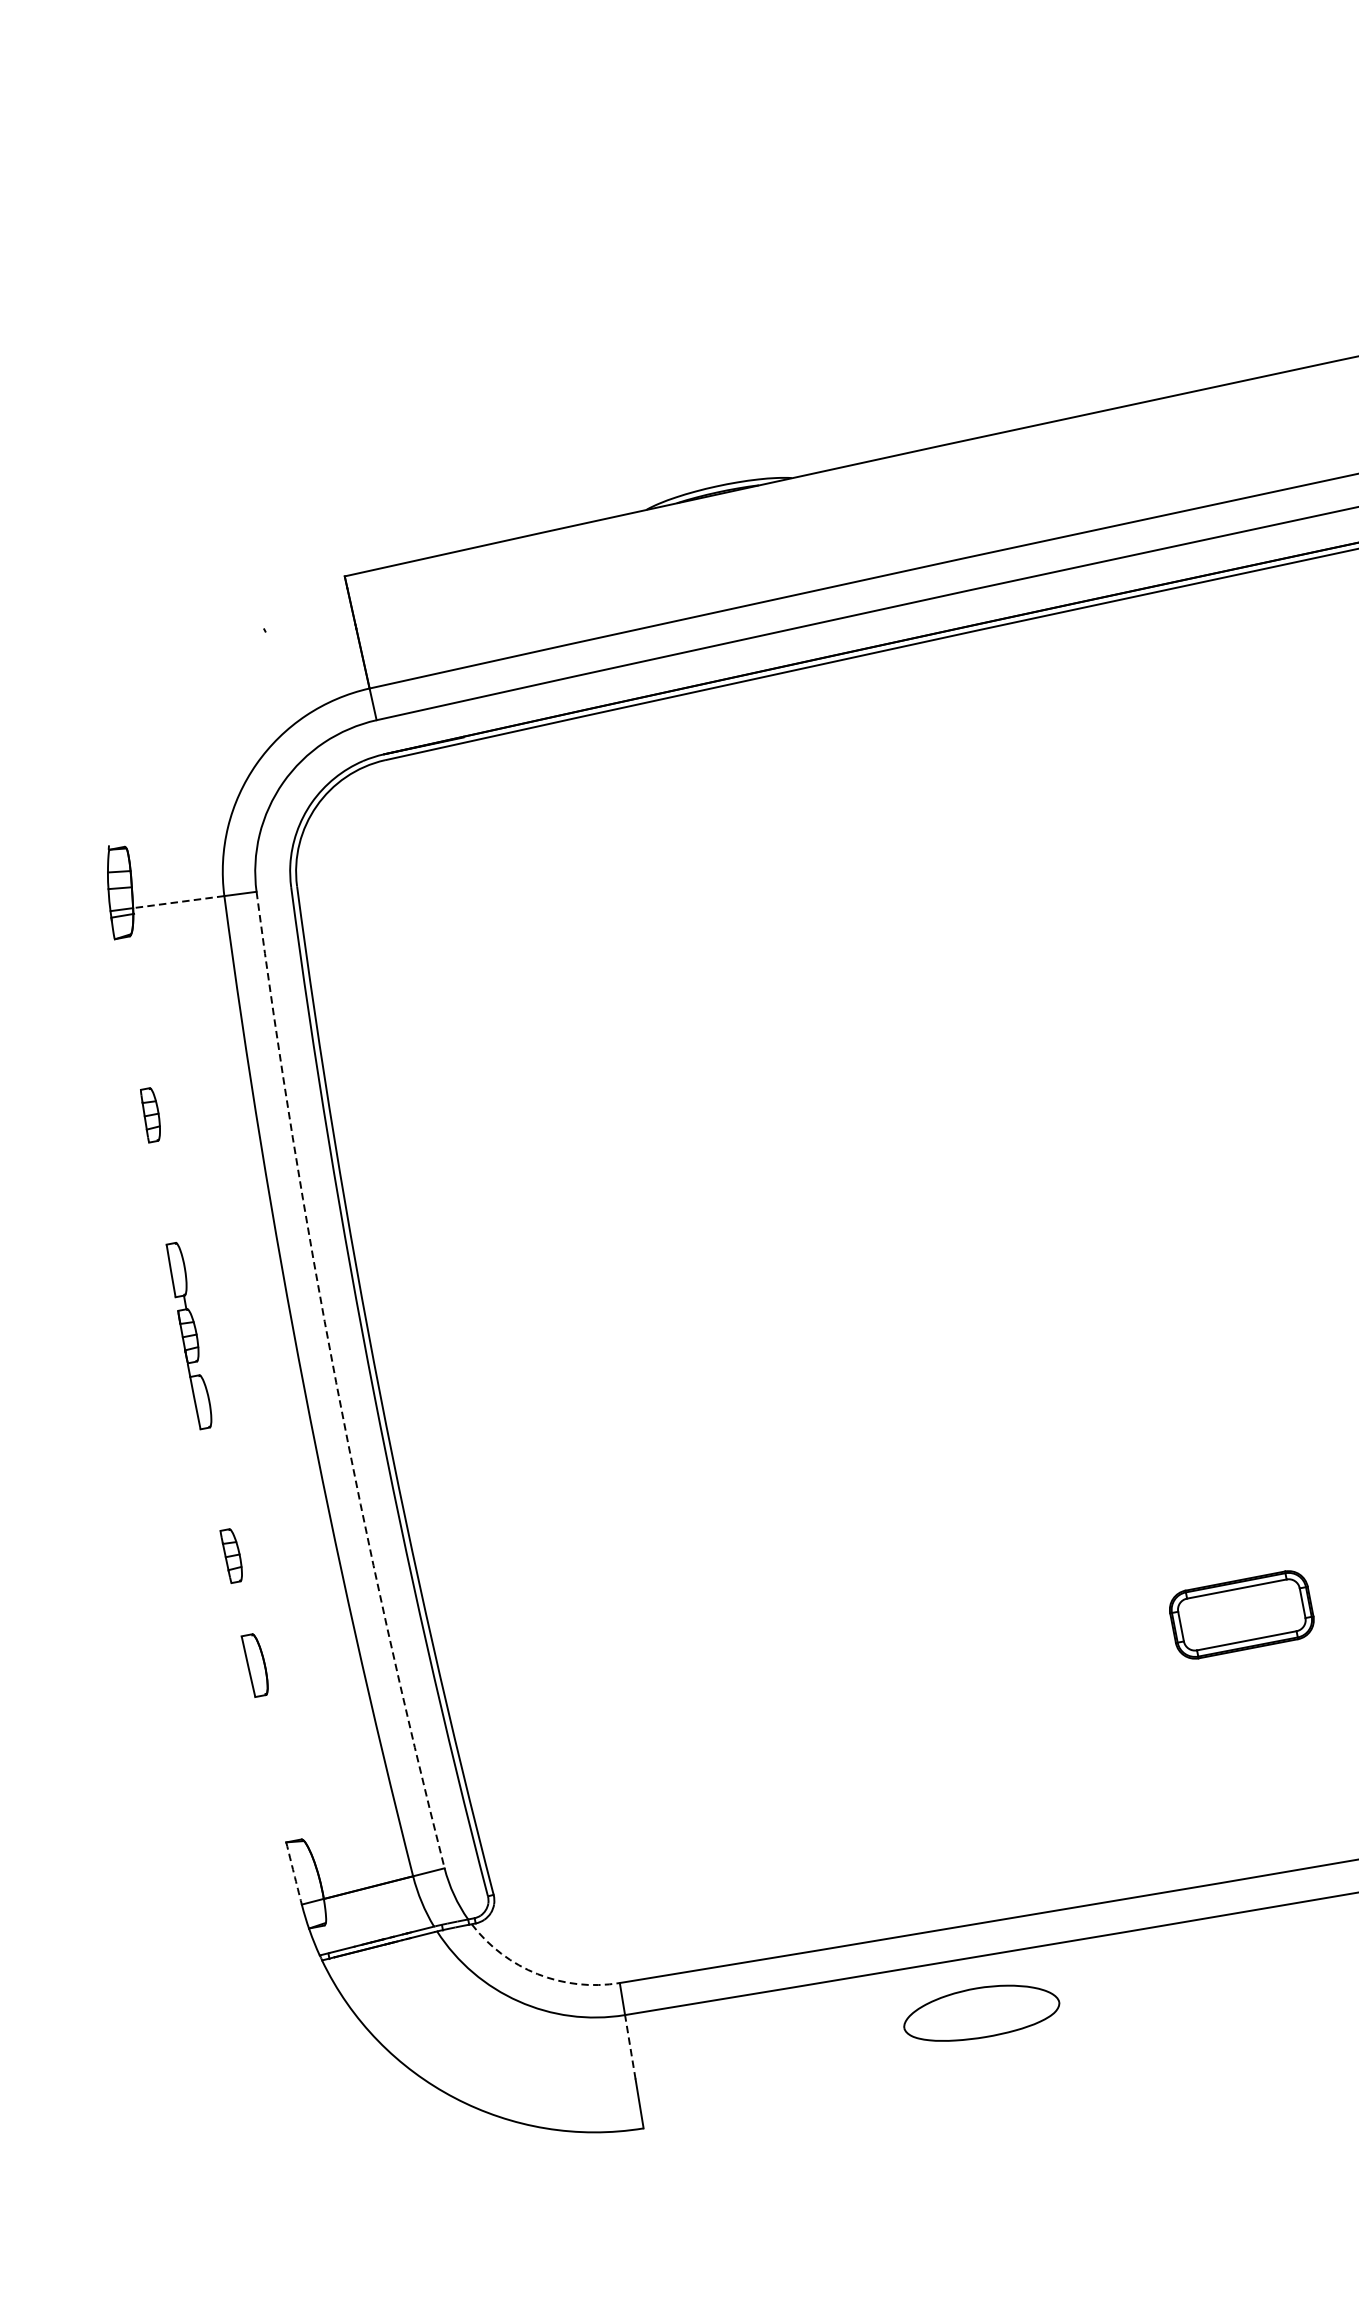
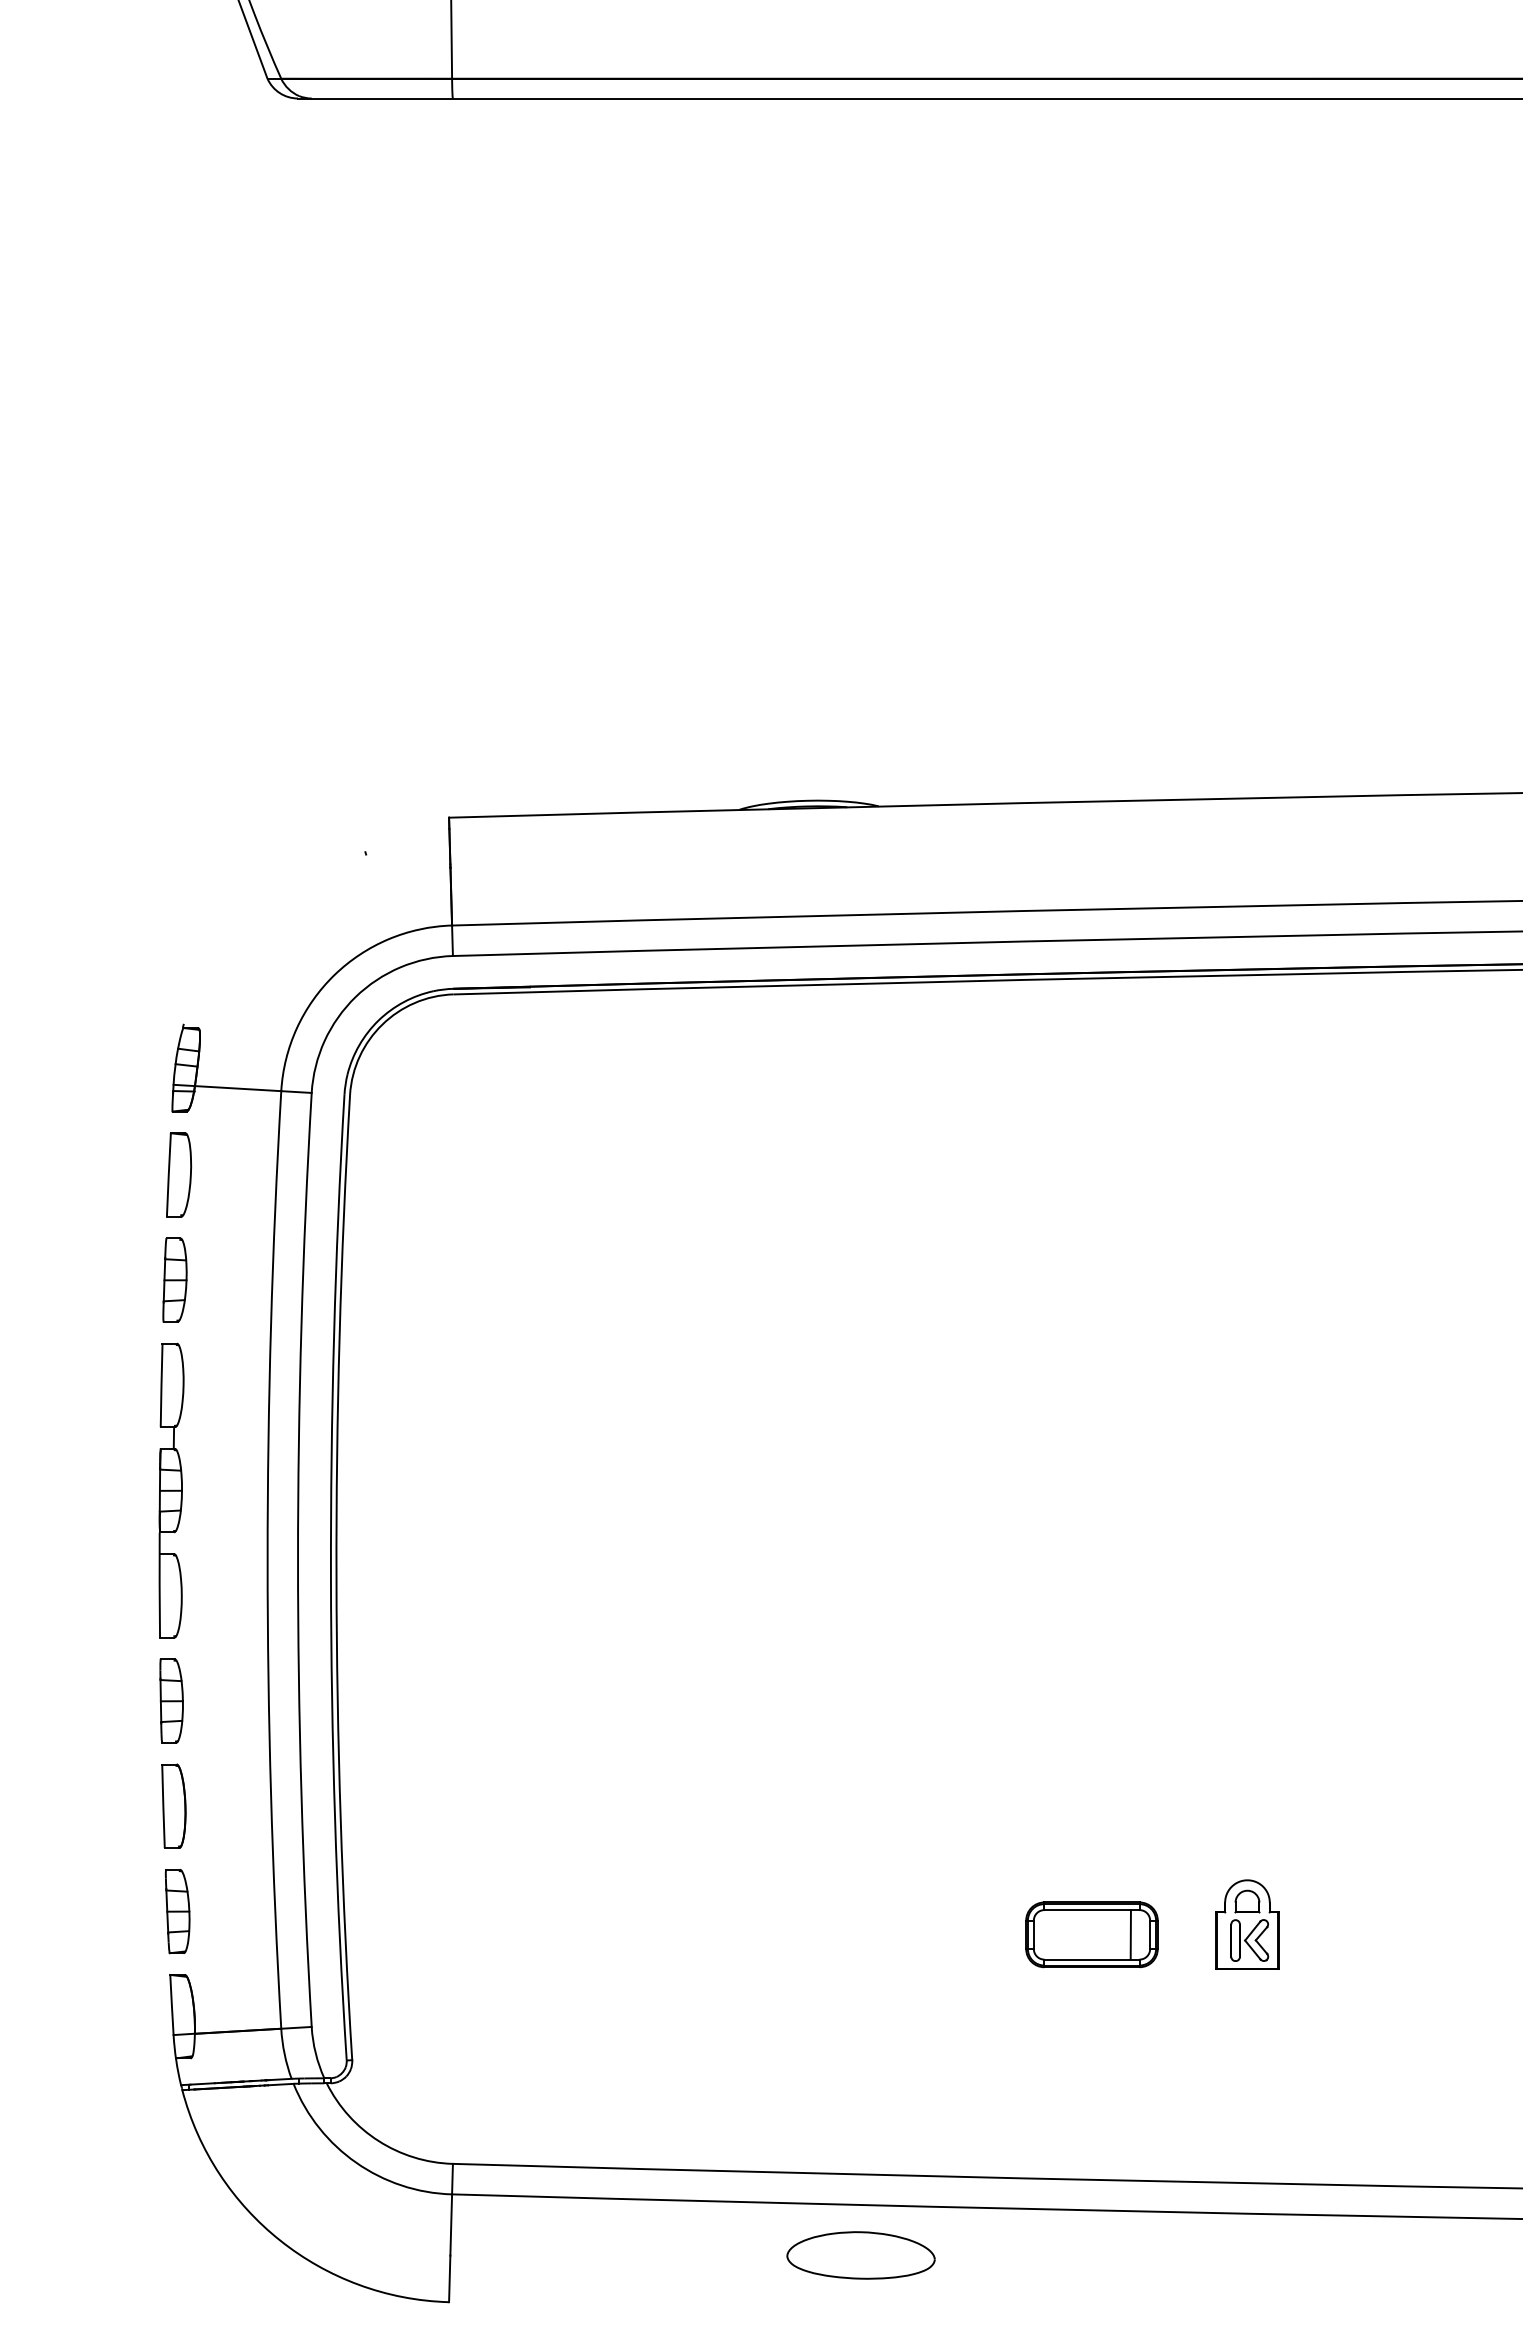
line: (178, 902) -> (237, 1088), dashed -> solid
part: (134, 1003) -> (179, 1174), added
part: (150, 1114) -> (174, 1279), size x1.67
part: (190, 1335) -> (171, 1490), size x1.67
arc: (336, 1382) -> (298, 1559), dashed -> solid
part: (232, 1555) -> (171, 1700), size x1.67
line: (1282, 1606) -> (1130, 1934), added
part: (255, 1664) -> (173, 1805), size x1.43
part: (281, 1774) -> (177, 1911), added
arc: (293, 1873) -> (171, 2004), dashed -> solid
arc: (537, 1974) -> (378, 2141), dashed -> solid
part: (980, 2012) -> (860, 2255), moved
line: (630, 2046) -> (451, 2224), dashed -> solid

